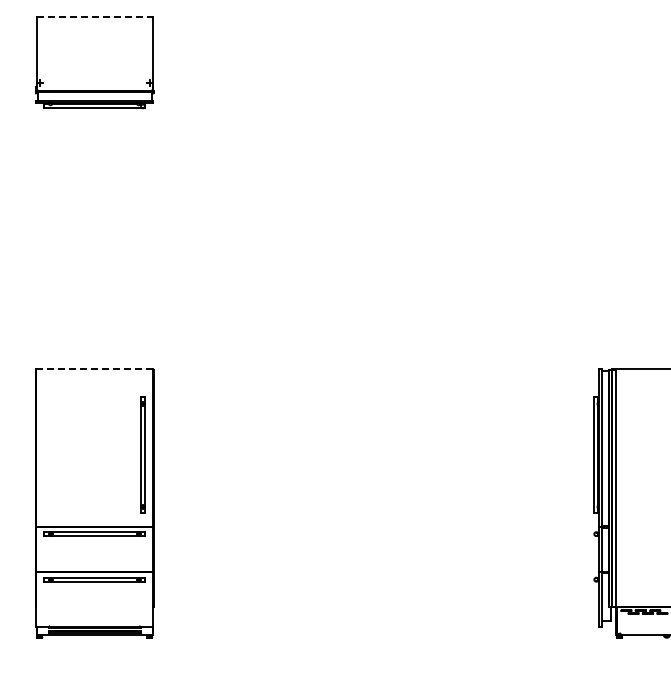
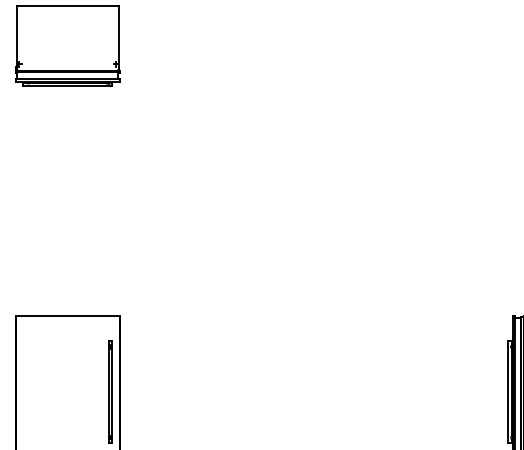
line: (95, 17) -> (68, 6), dashed -> solid
line: (94, 369) -> (67, 316), dashed -> solid

